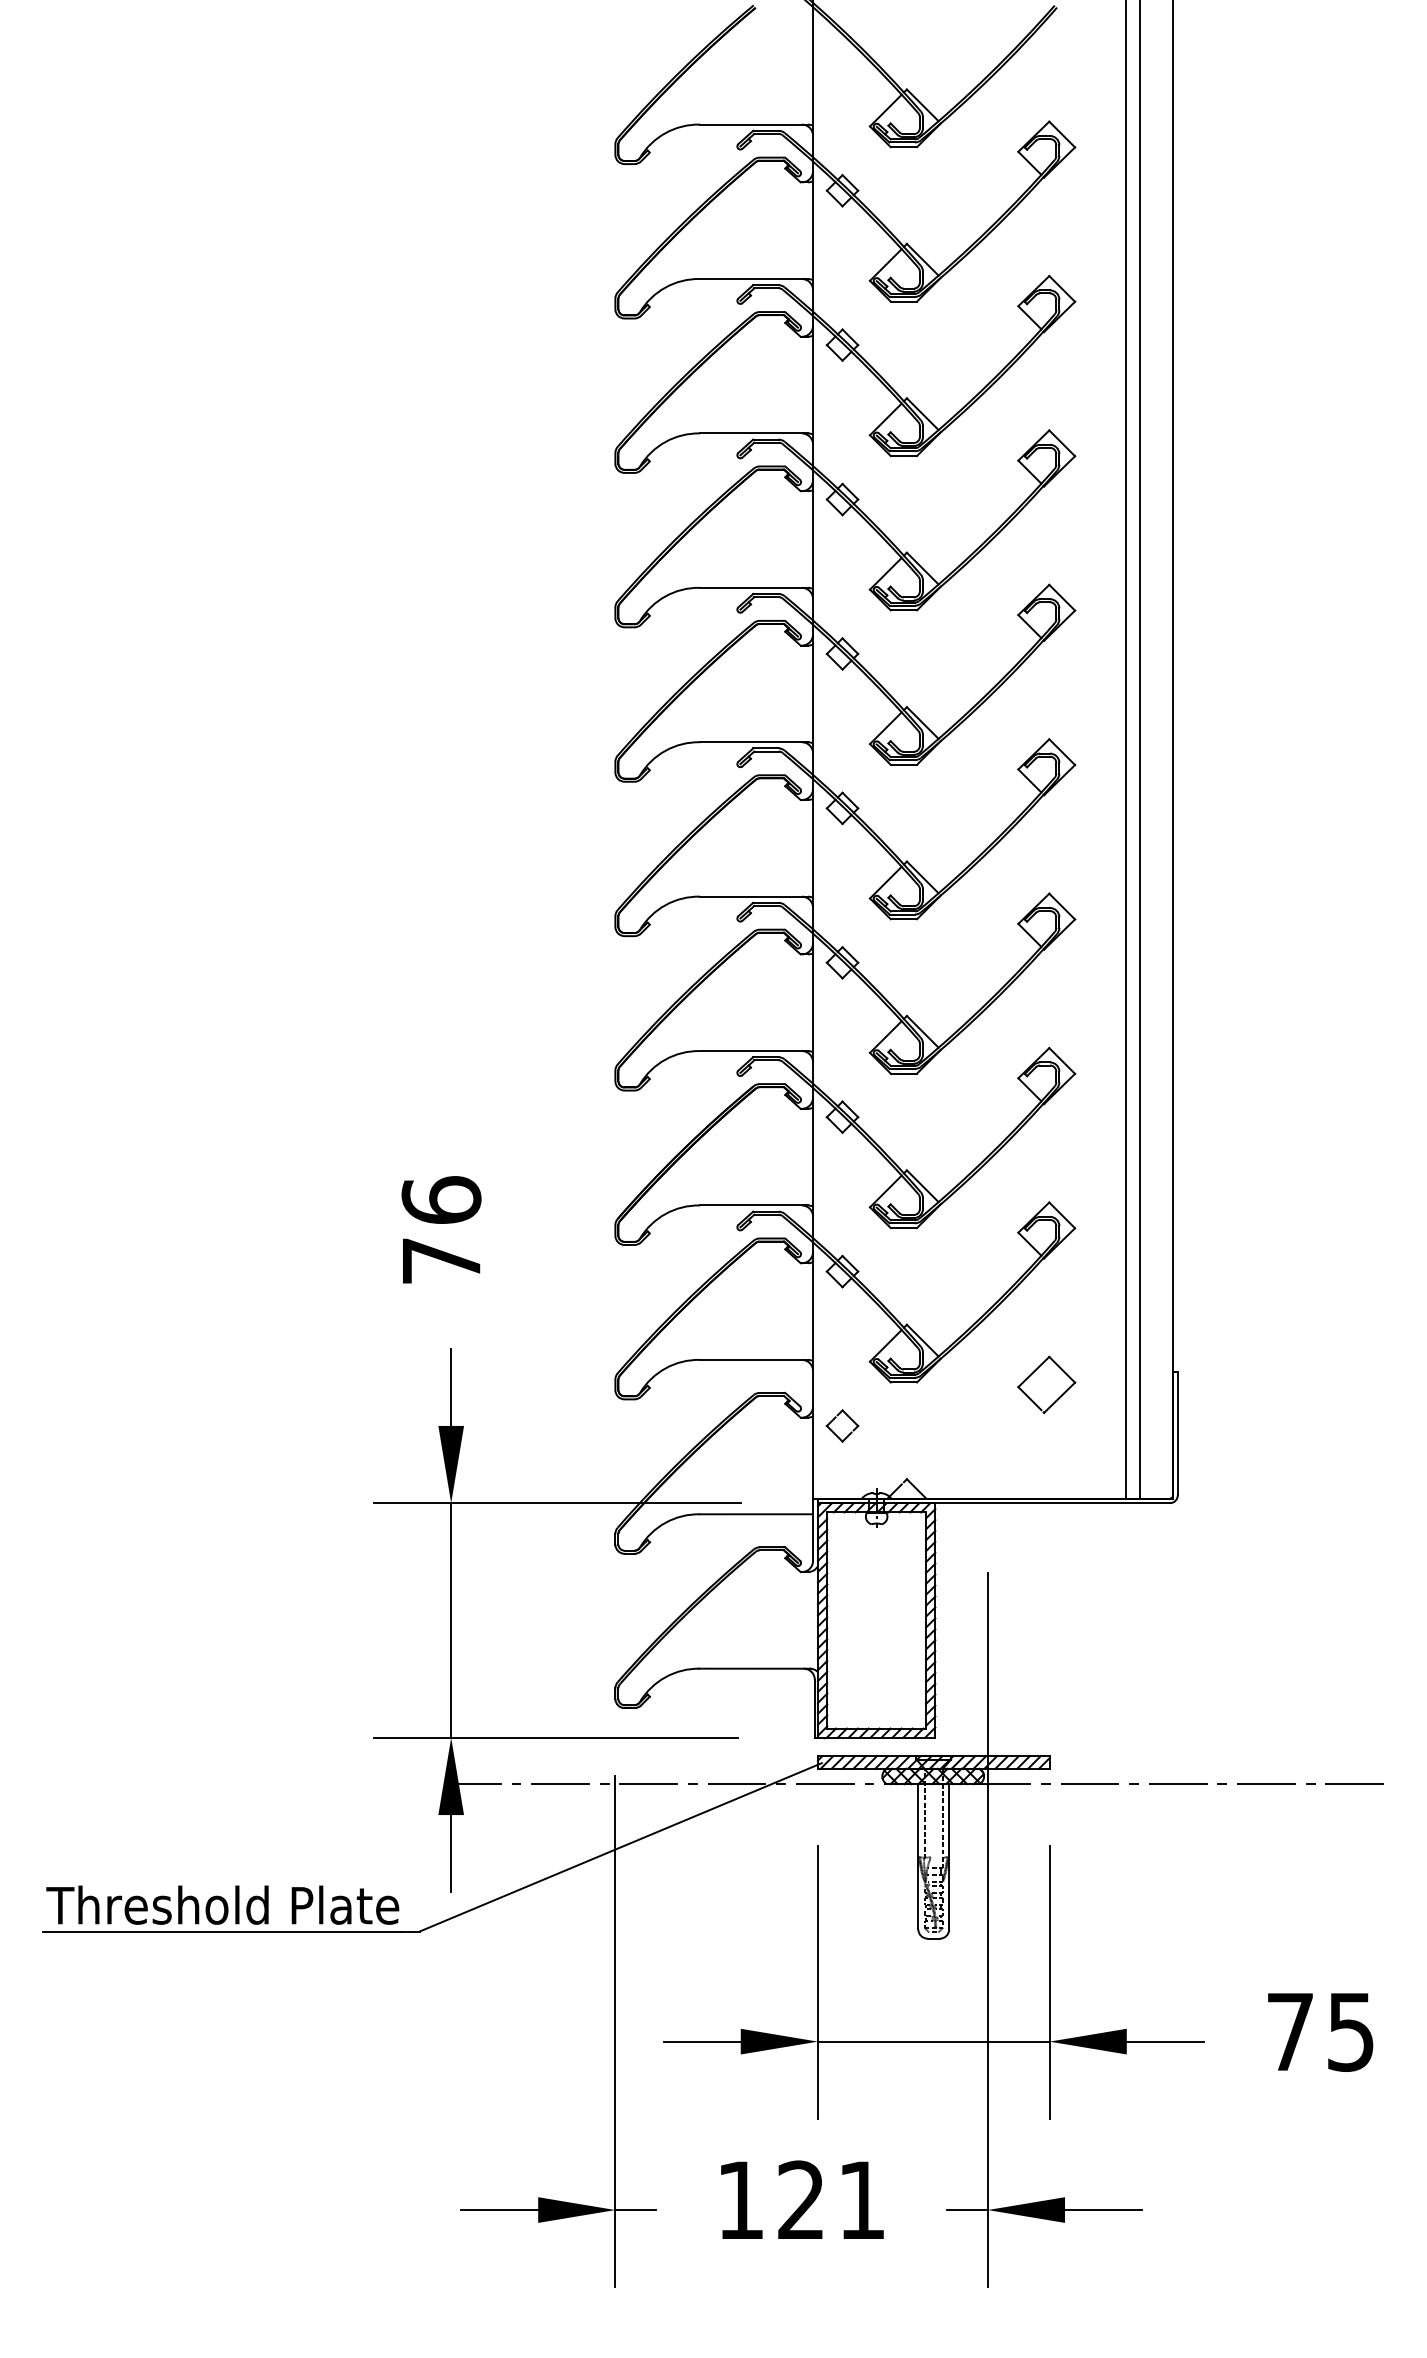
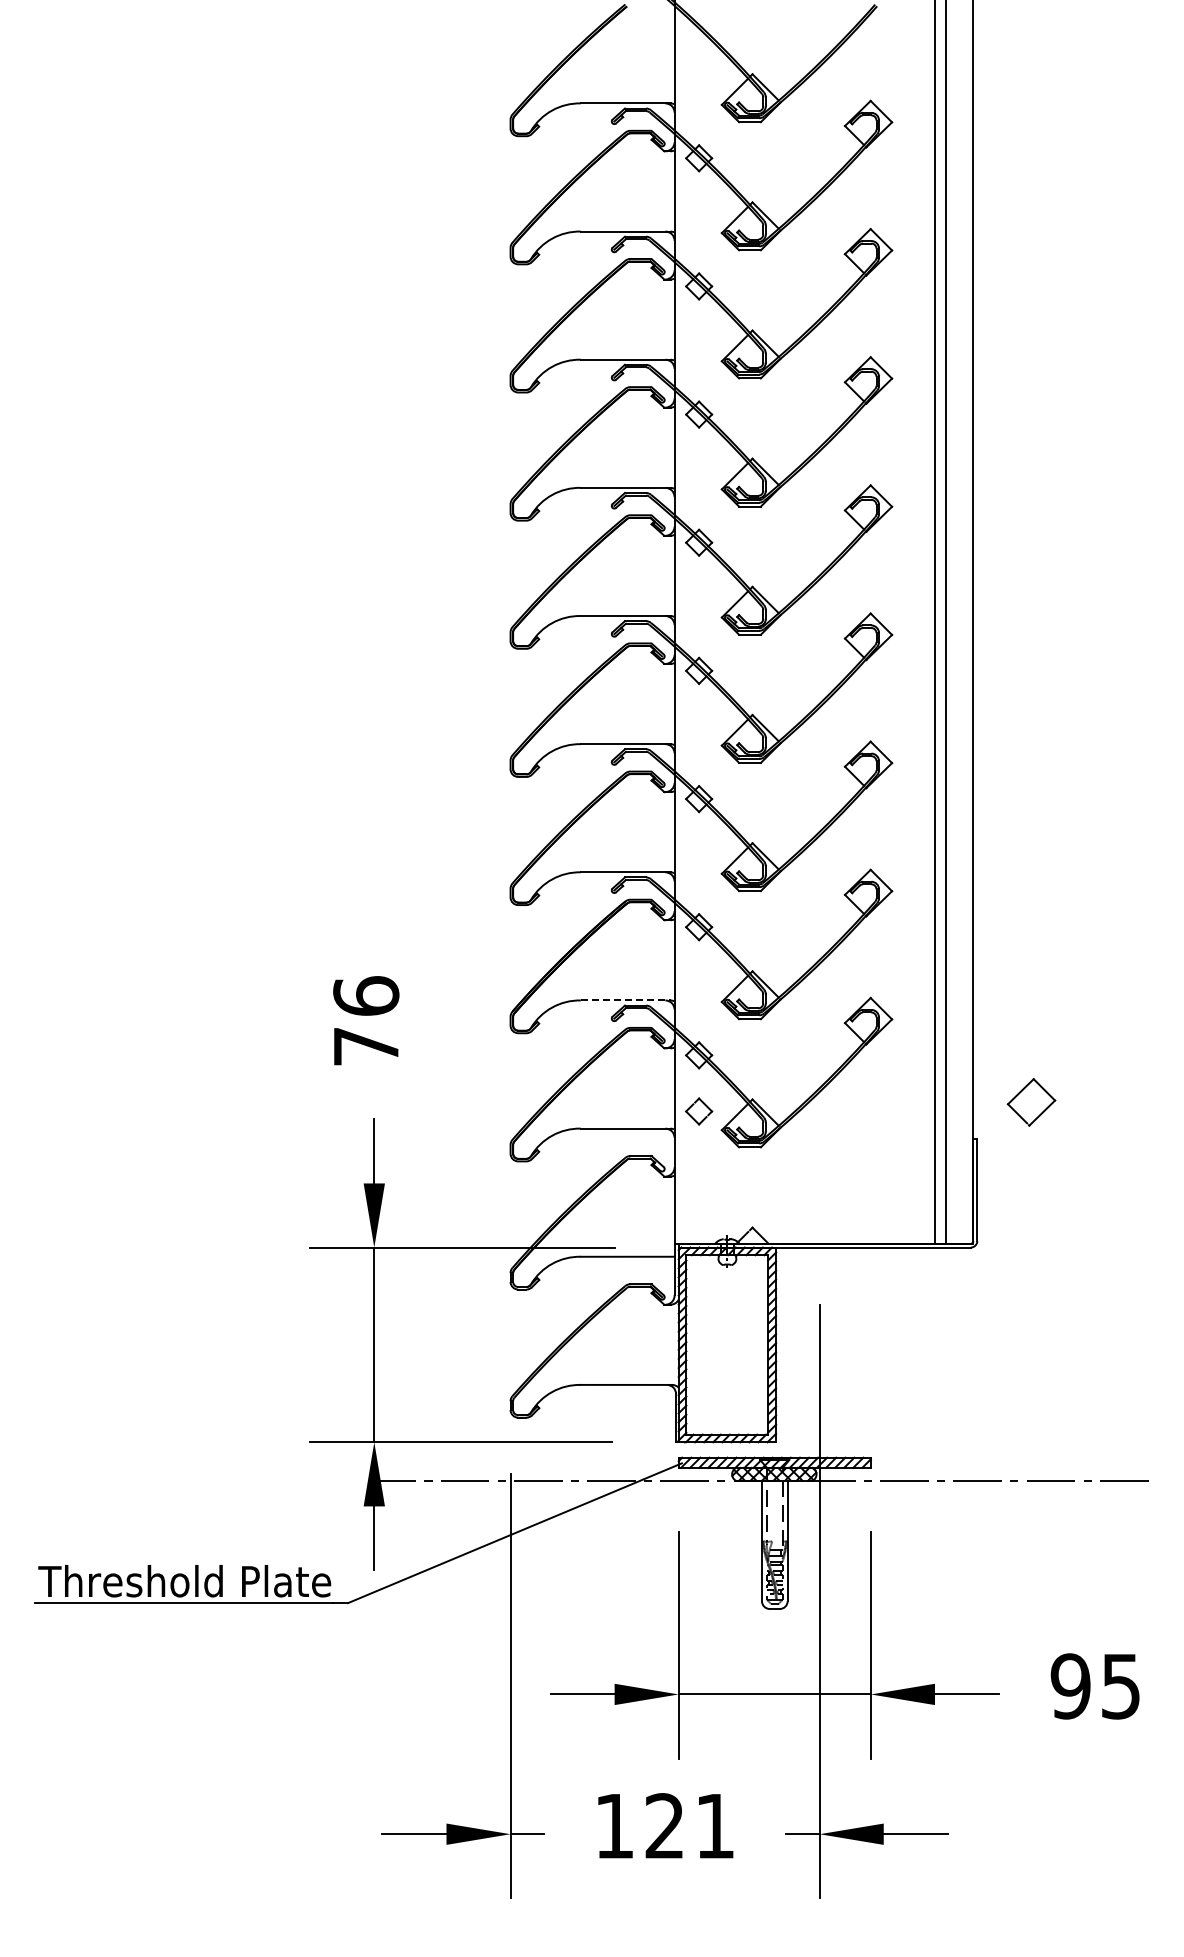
line: (753, 1205) -> (625, 1000), solid -> dashed
part: (1046, 1385) -> (1031, 1102), moved
part: (843, 1426) -> (699, 1111), moved
text: (1290, 2032) -> (1070, 1686), 75 -> 95

